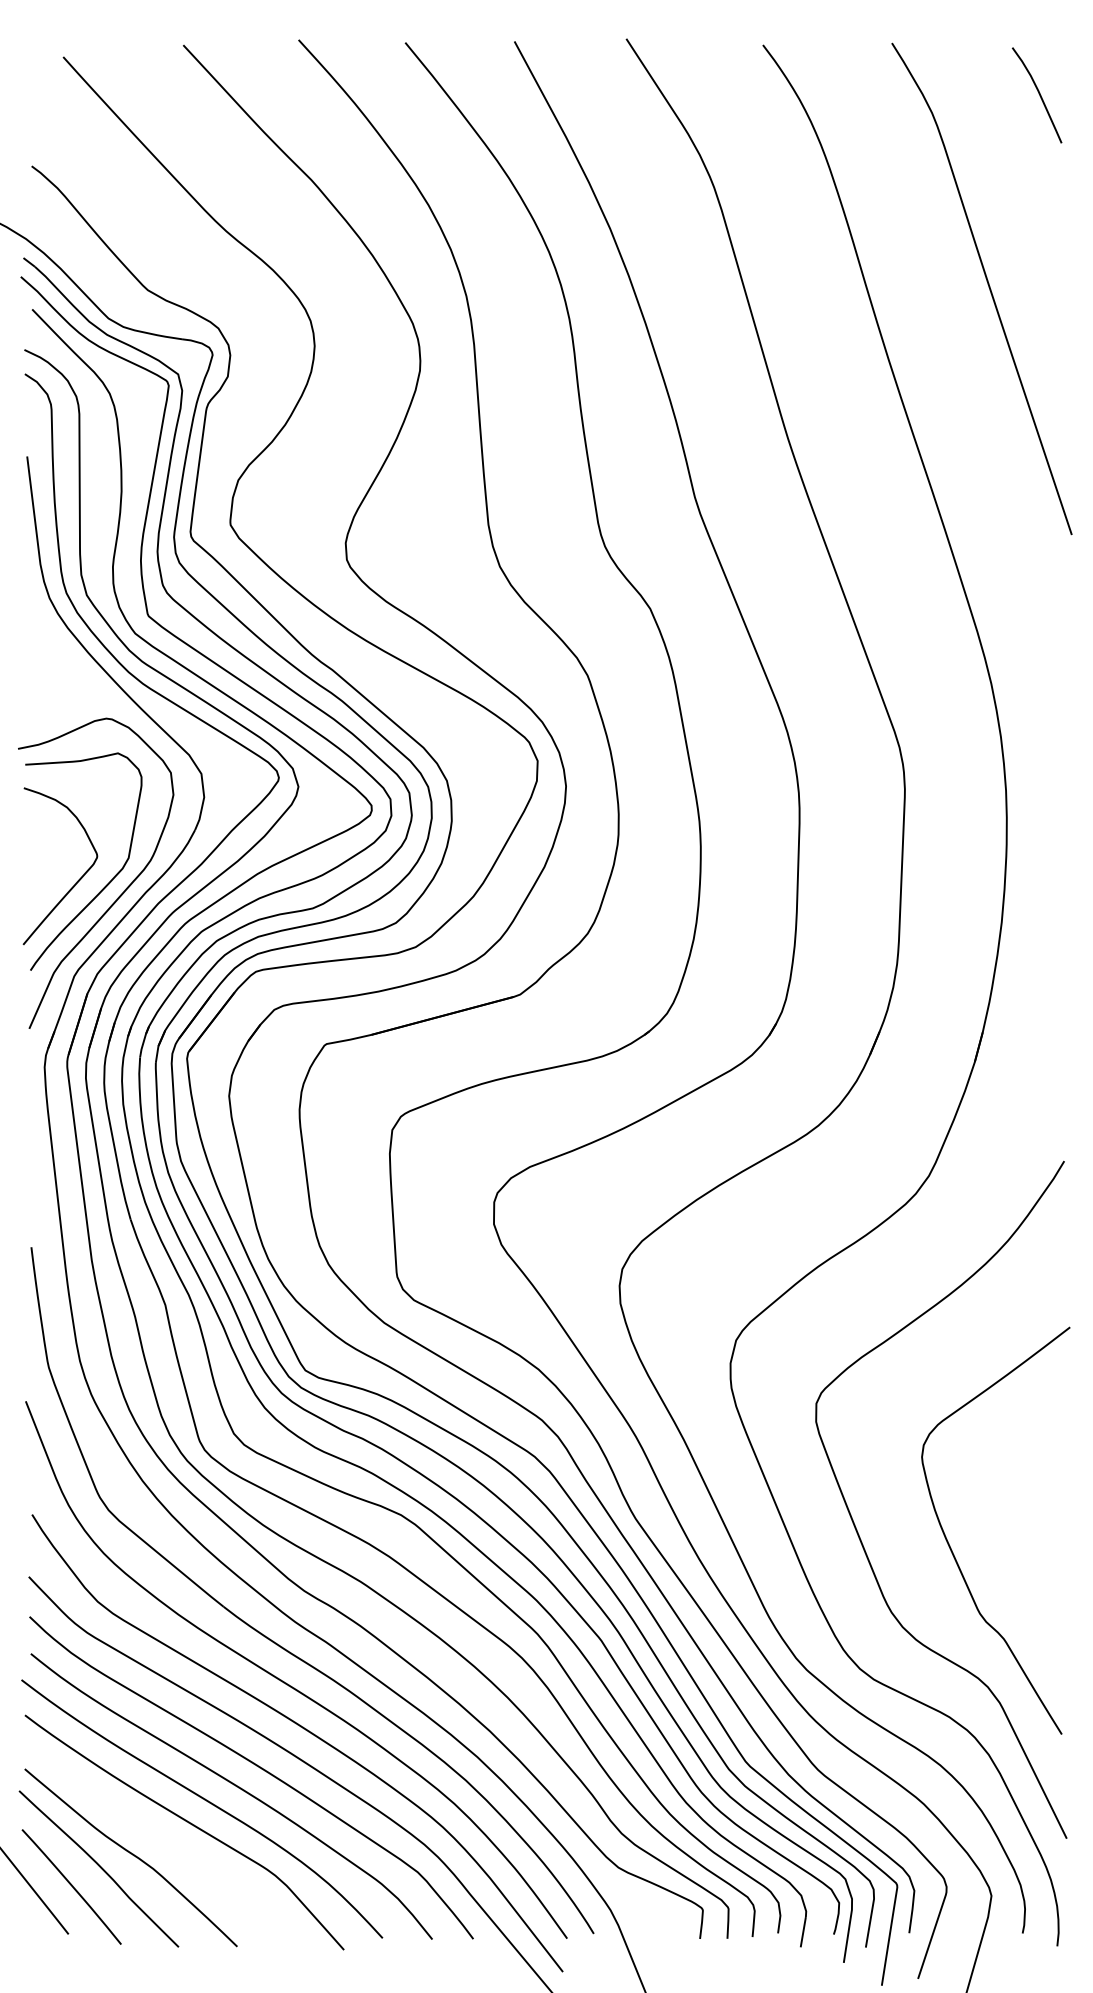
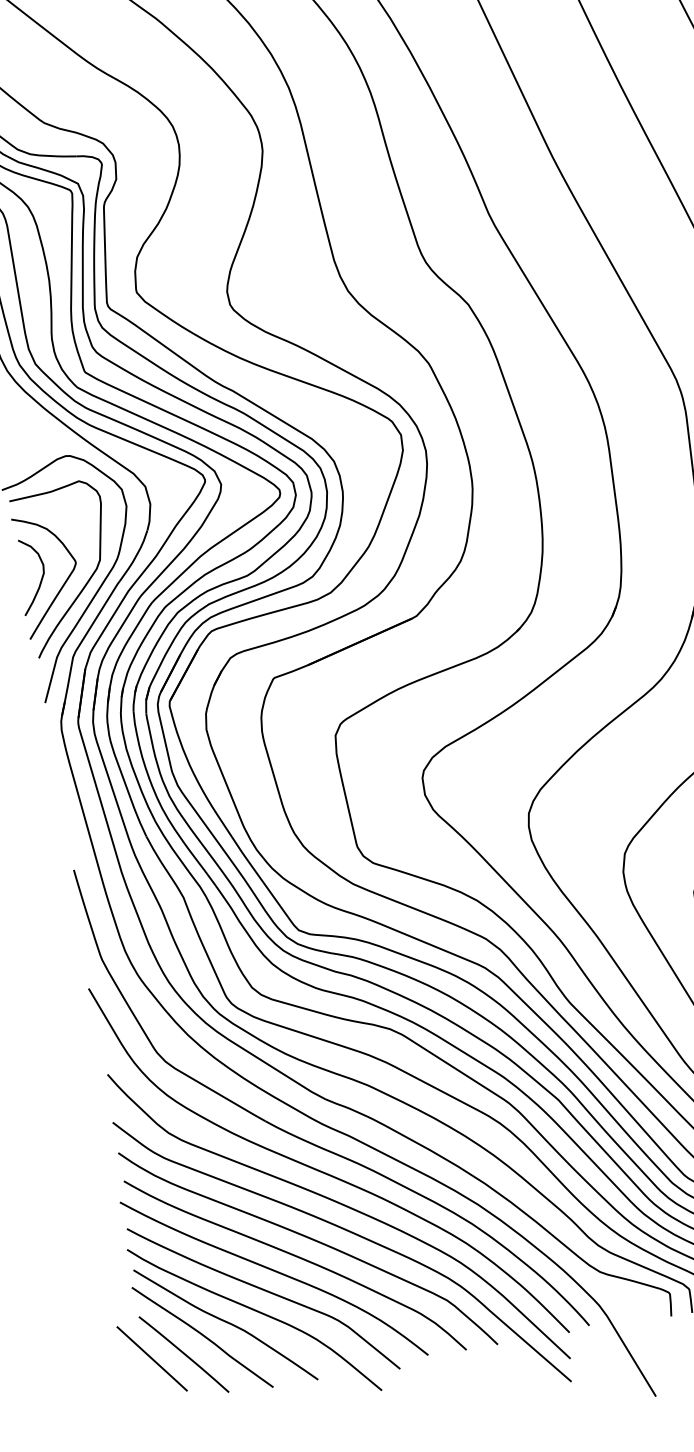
curve: (49, 870) -> (41, 579), added
curve: (175, 1849) -> (258, 1313), added

